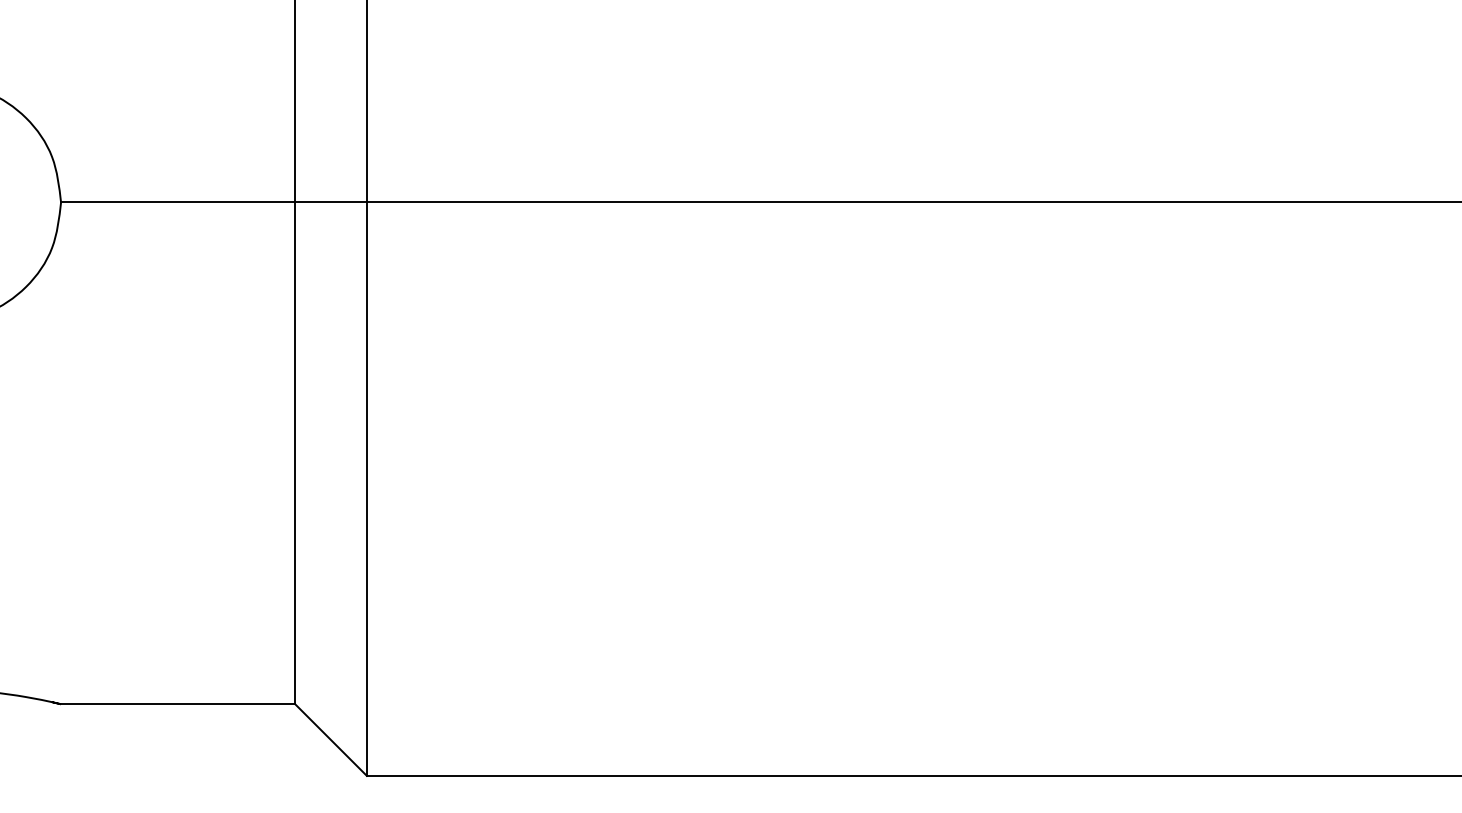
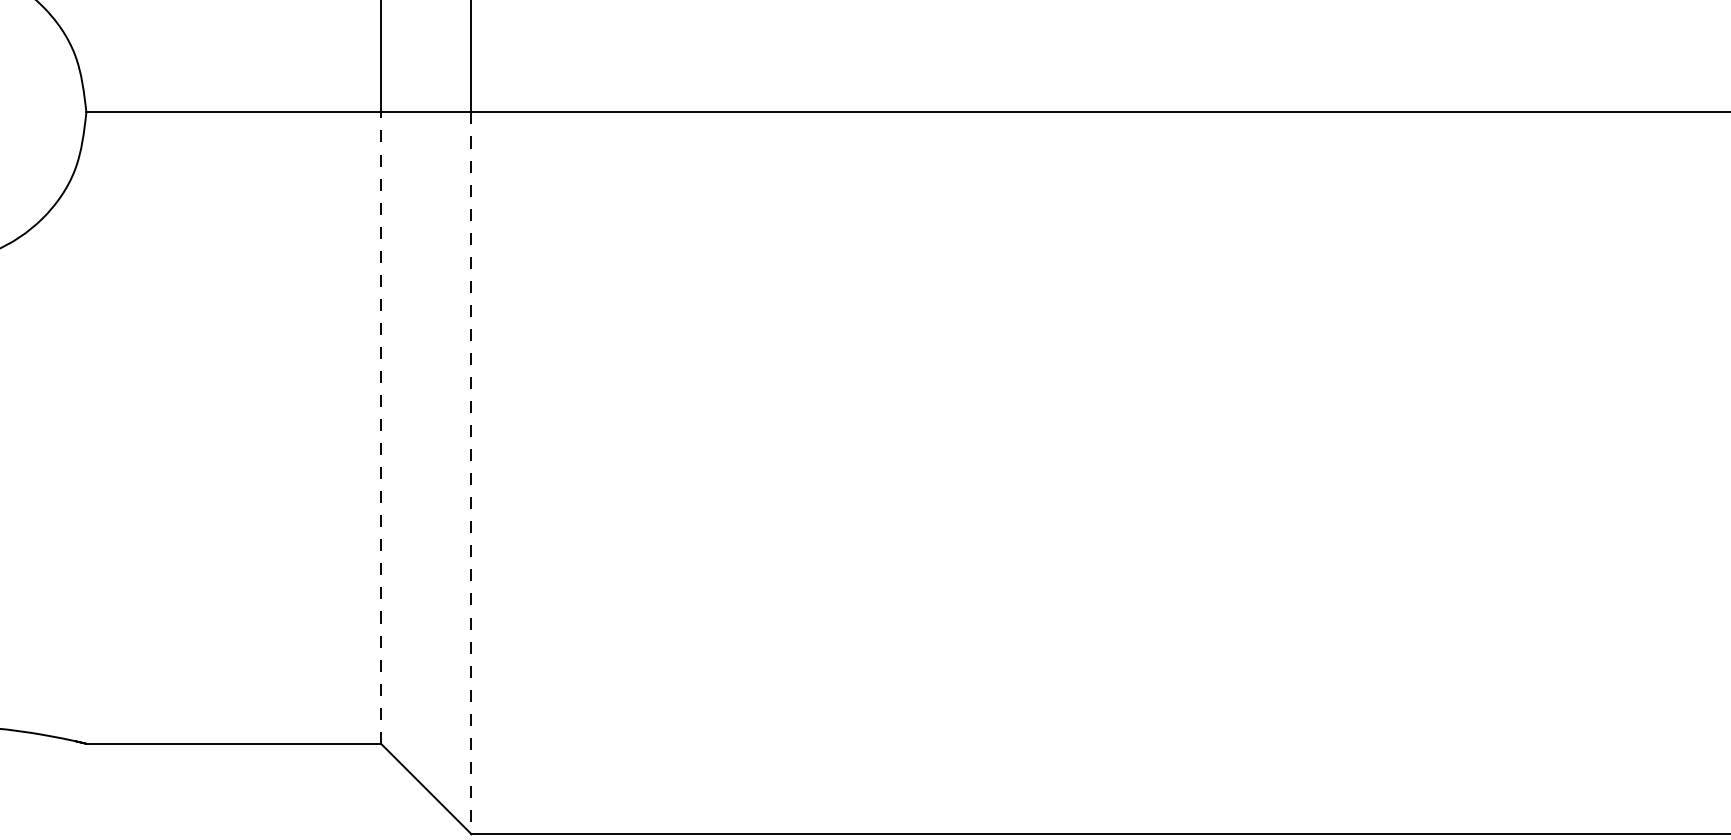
line: (295, 453) -> (381, 428), solid -> dashed
line: (366, 489) -> (470, 473), solid -> dashed

